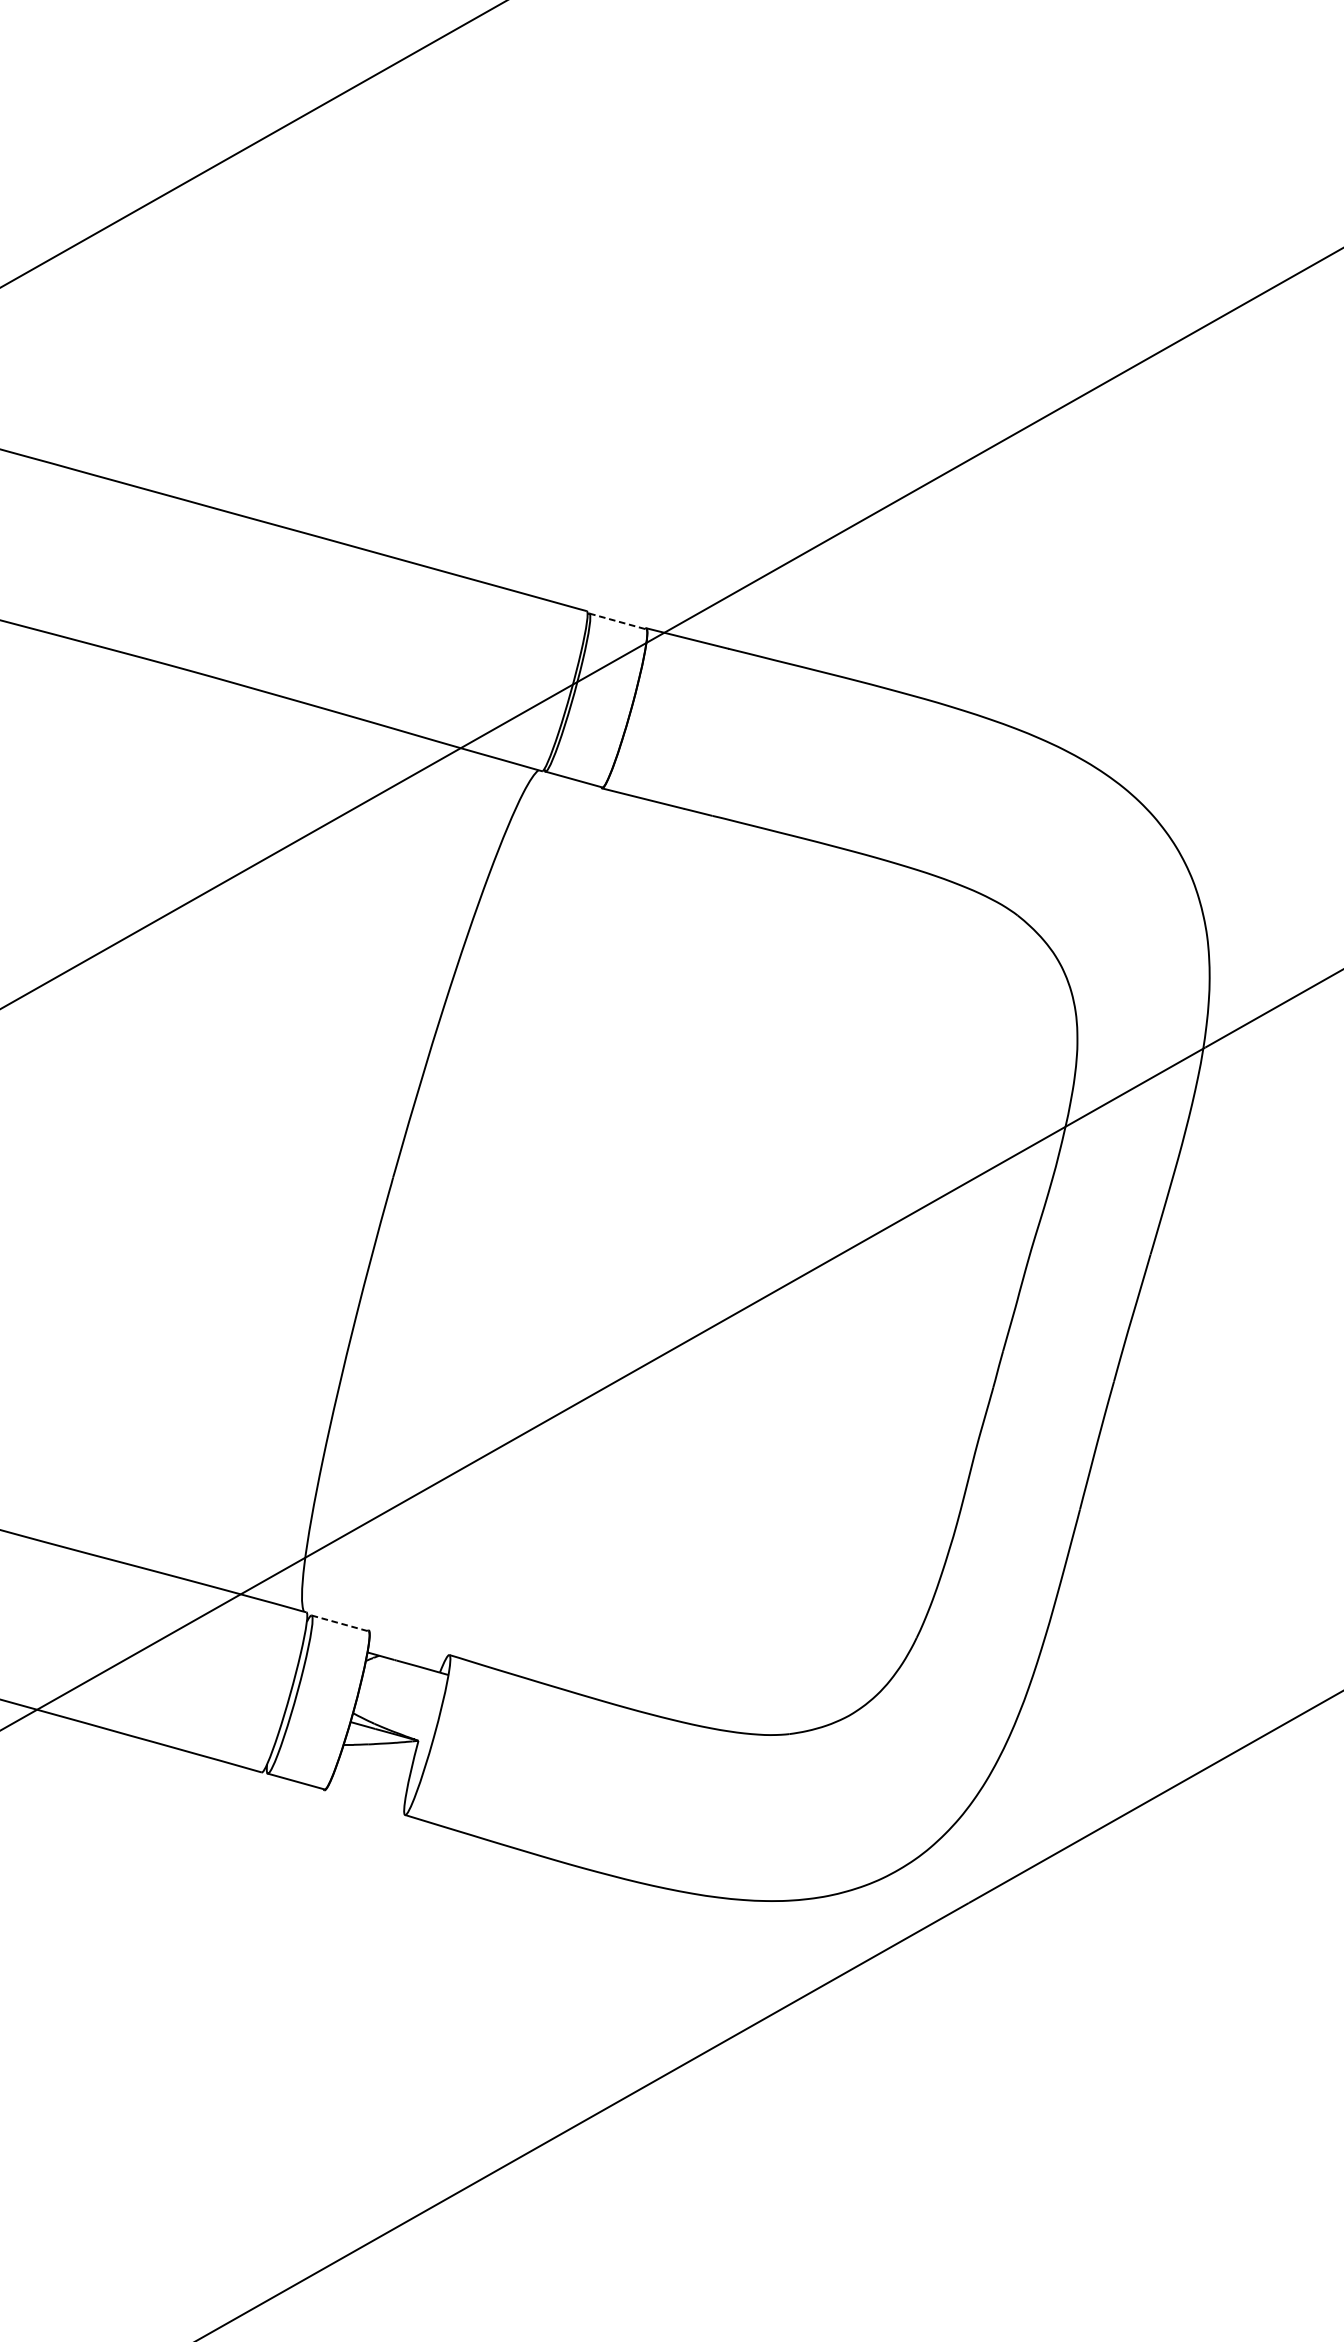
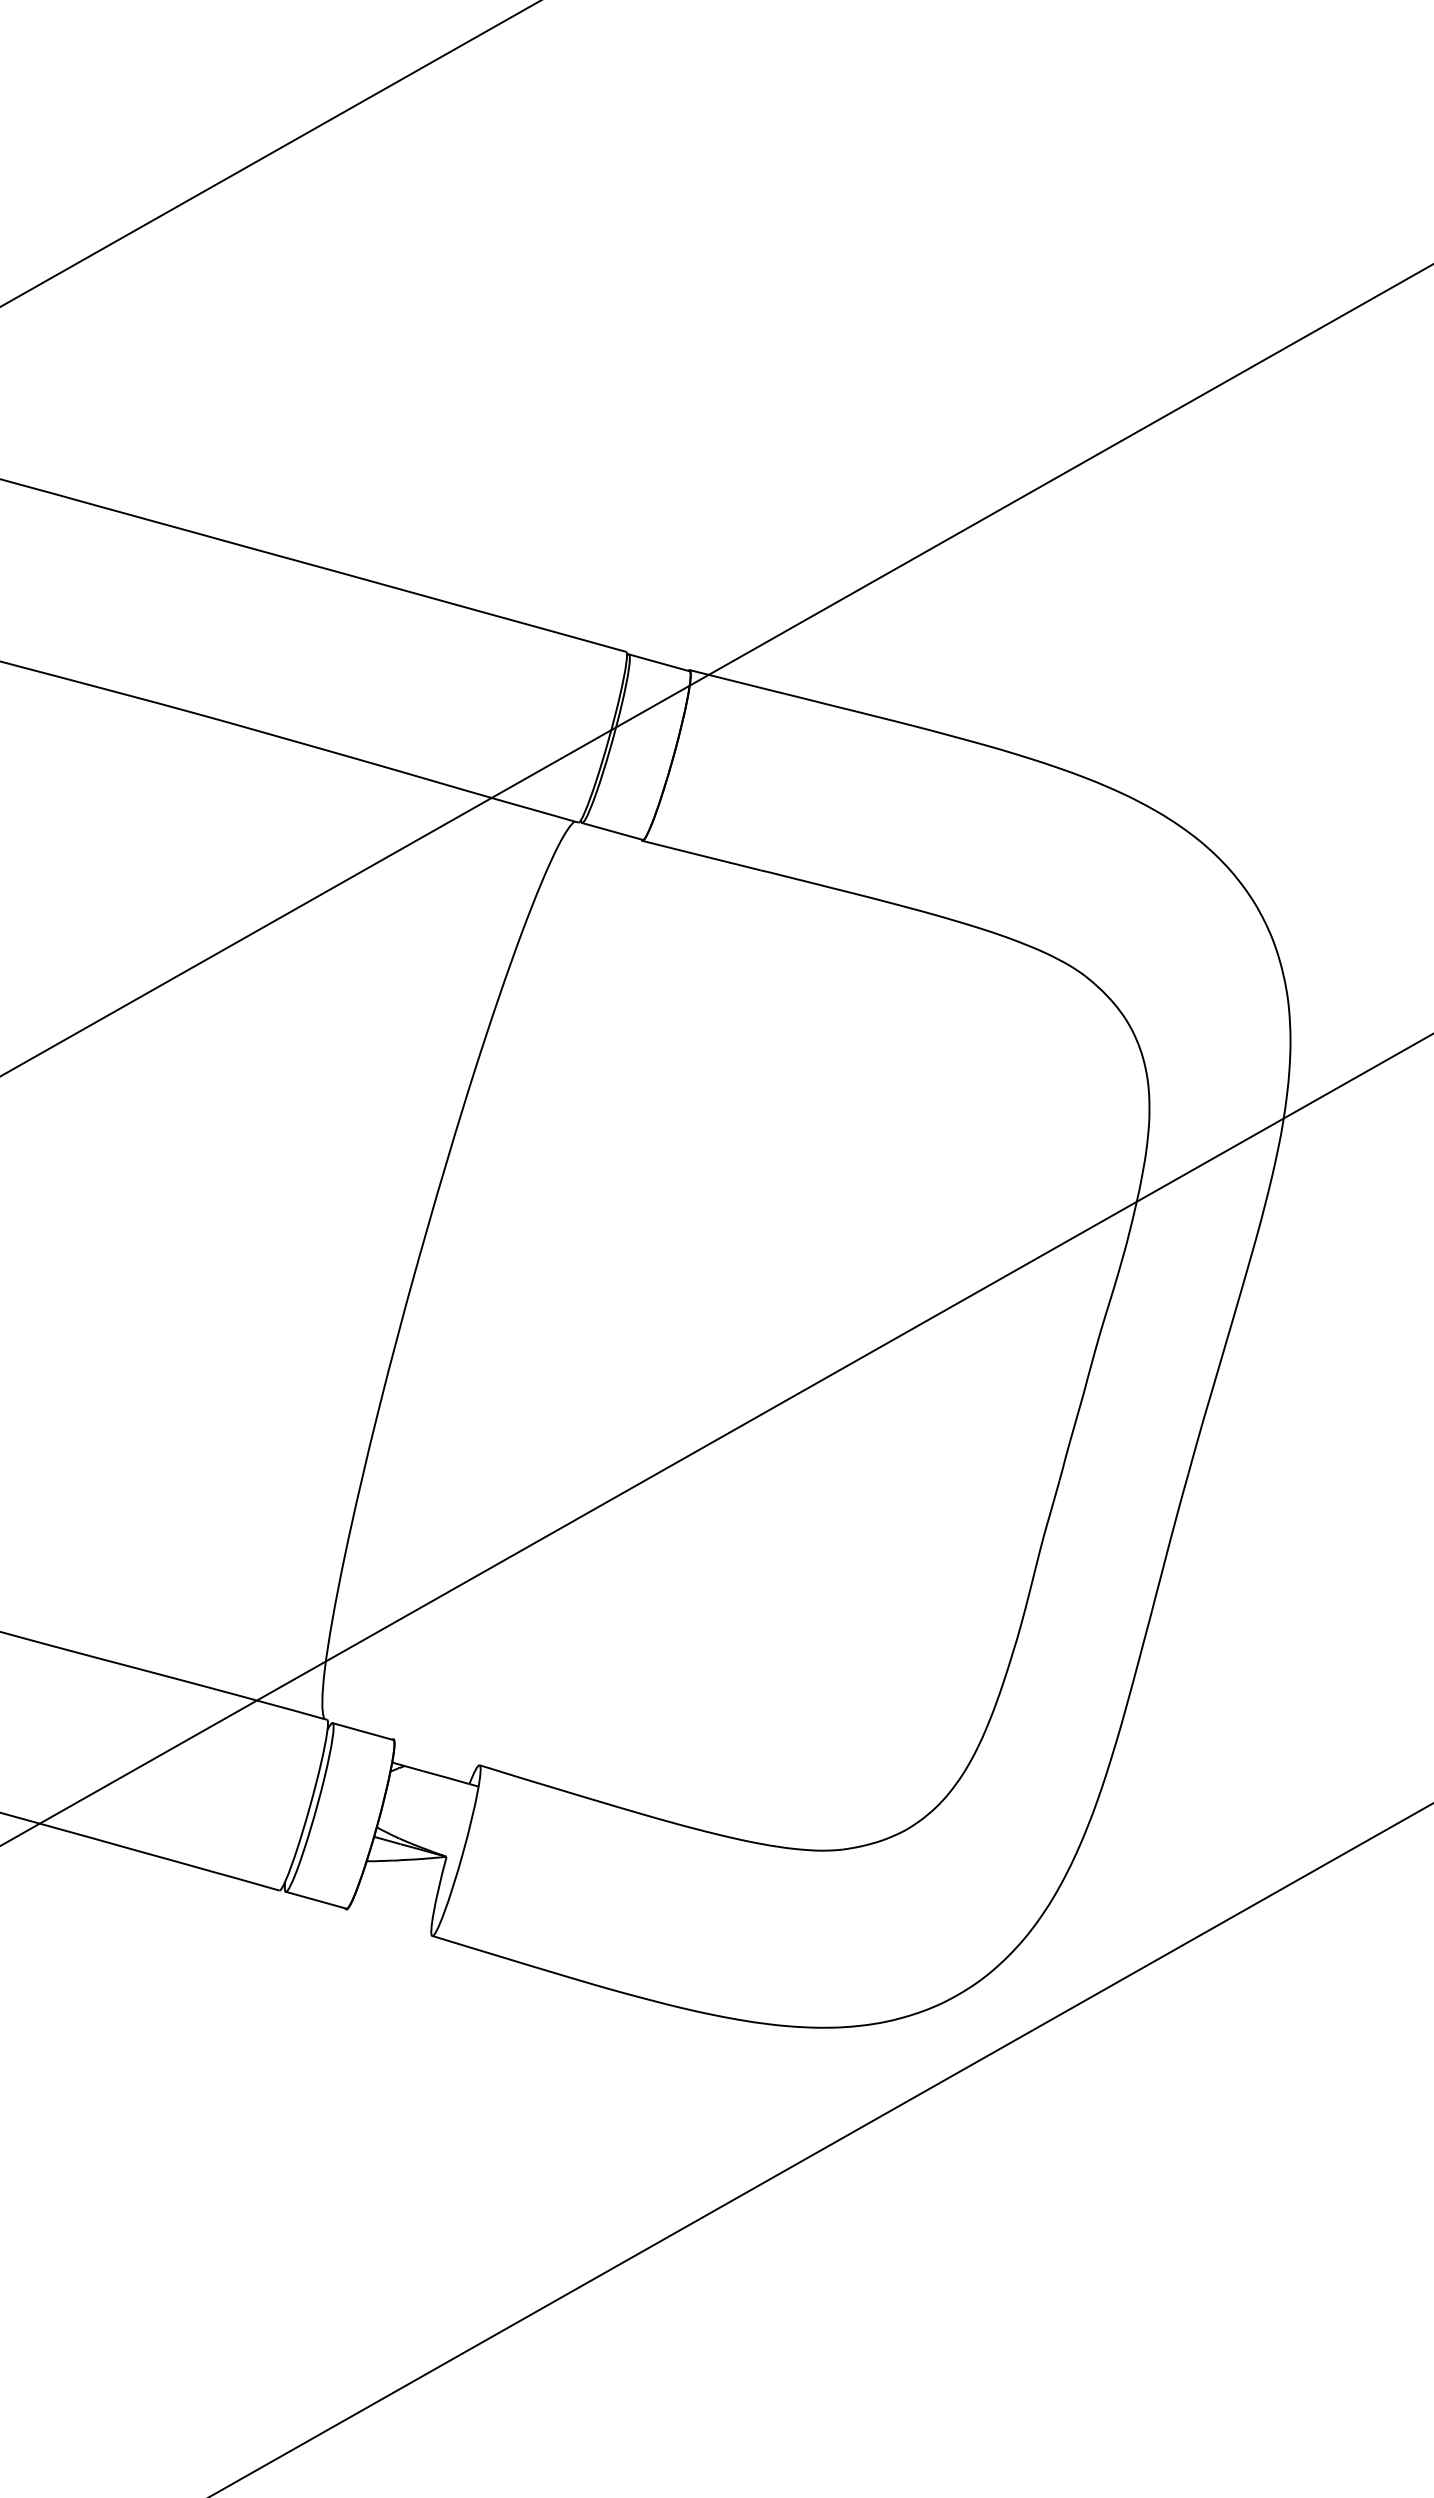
line: (618, 621) -> (659, 662), dashed -> solid
line: (339, 1623) -> (362, 1731), dashed -> solid

